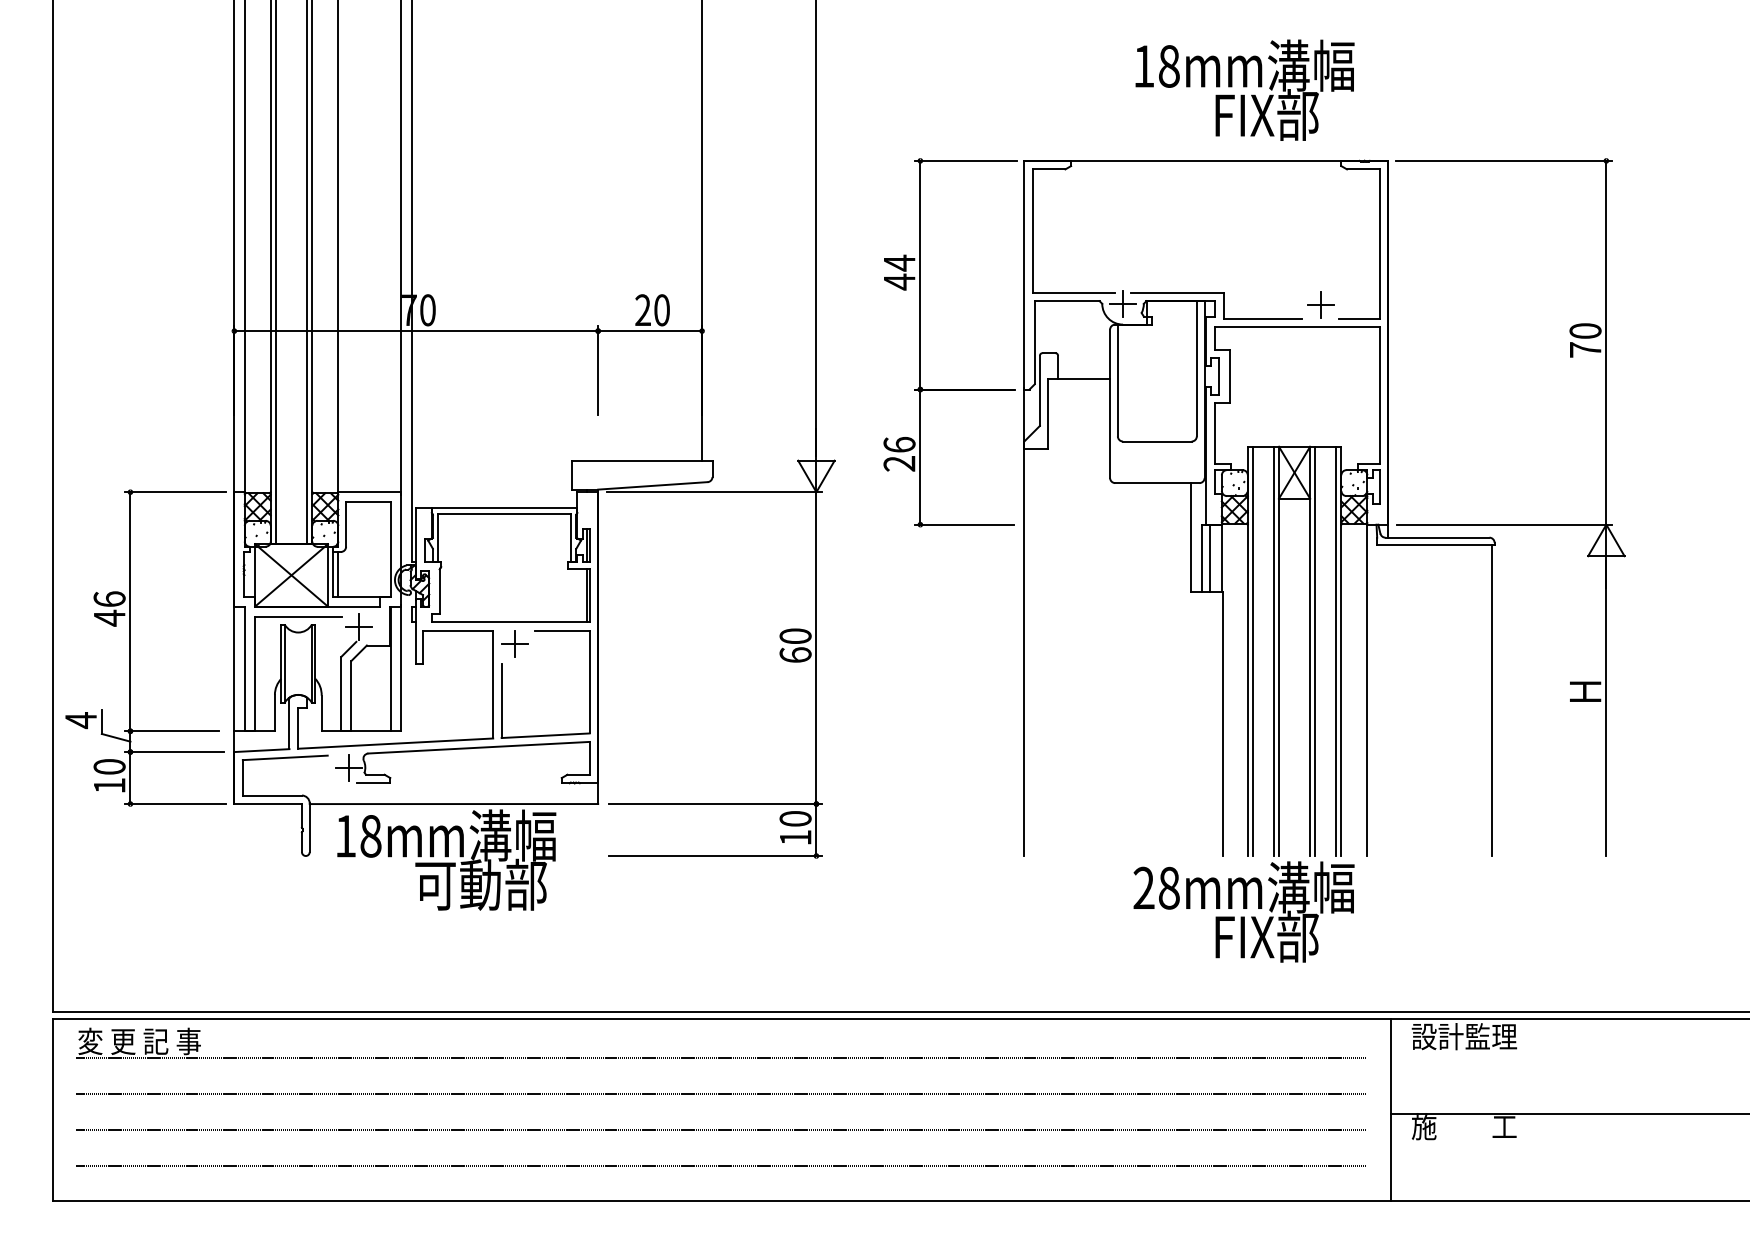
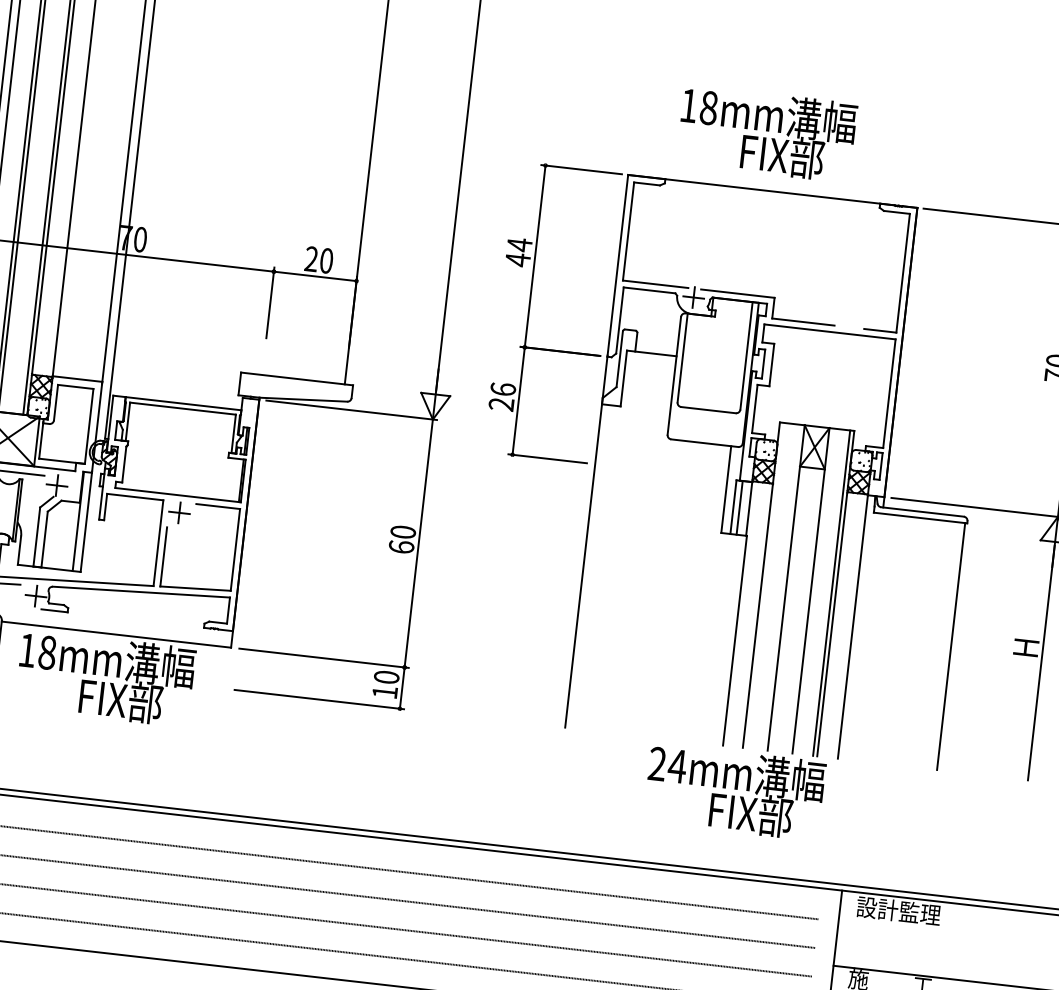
text: (1244, 89) -> (766, 133), moved
part: (1320, 304) -> (850, 315), removed
line: (338, 573) -> (45, 440), removed
line: (1252, 651) -> (765, 585), removed
line: (1273, 651) -> (781, 587), removed
line: (1315, 651) -> (815, 591), removed
text: (480, 884) -> (130, 701), 可動部 -> FIX部
text: (1168, 887) -> (676, 765), 28mm -> 24mm

